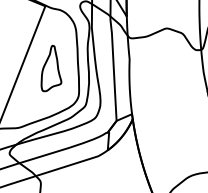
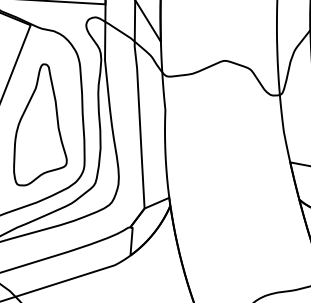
part: (51, 68) -> (40, 124), size x1.67

